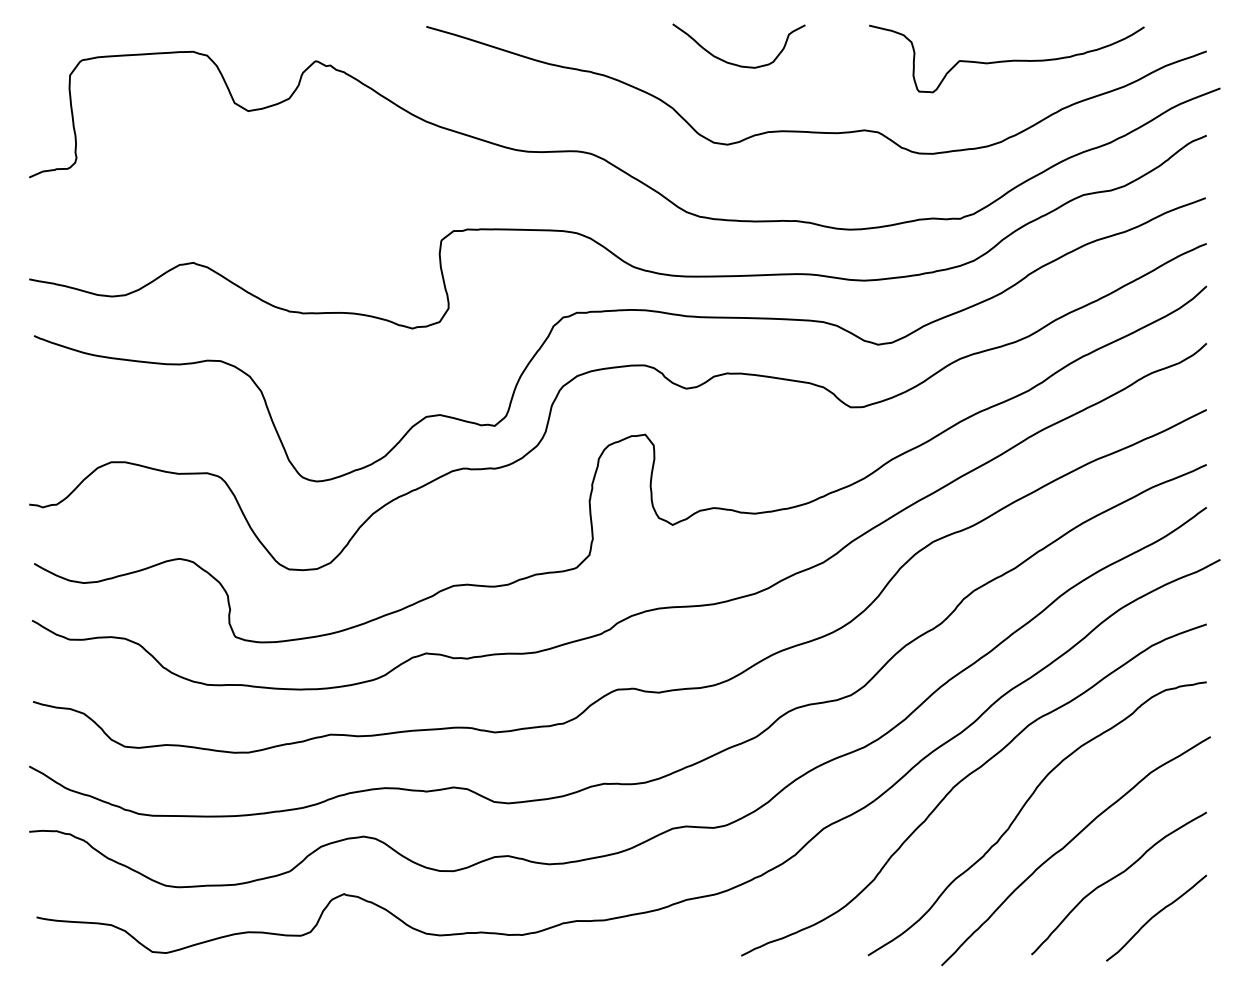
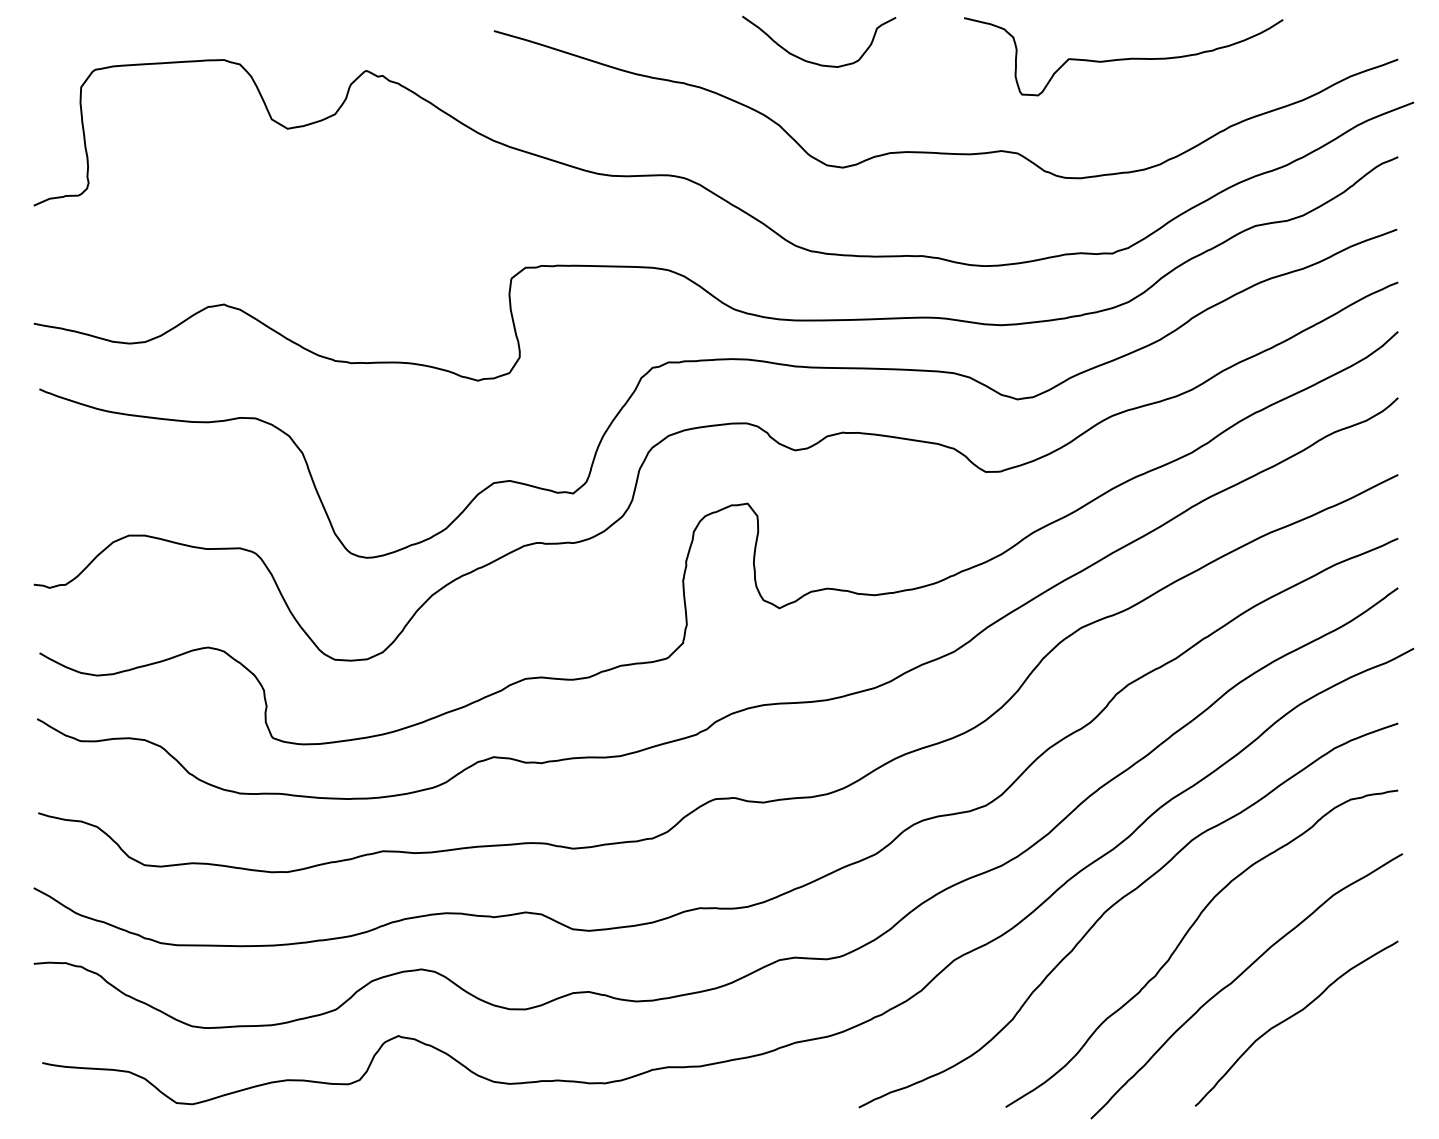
curve: (1006, 60) -> (1123, 58), moved
curve: (731, 62) -> (810, 60), moved
curve: (1155, 916) -> (1338, 1061), removed

